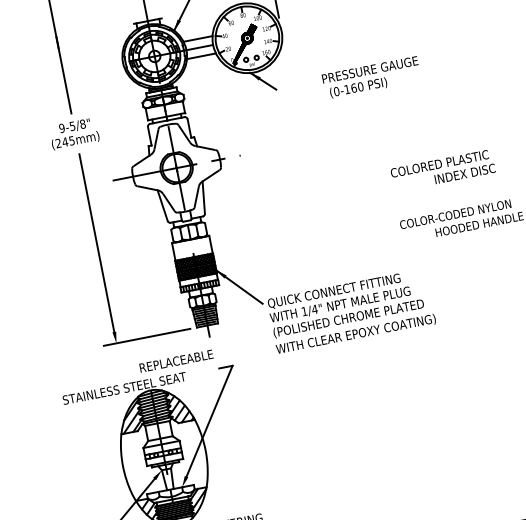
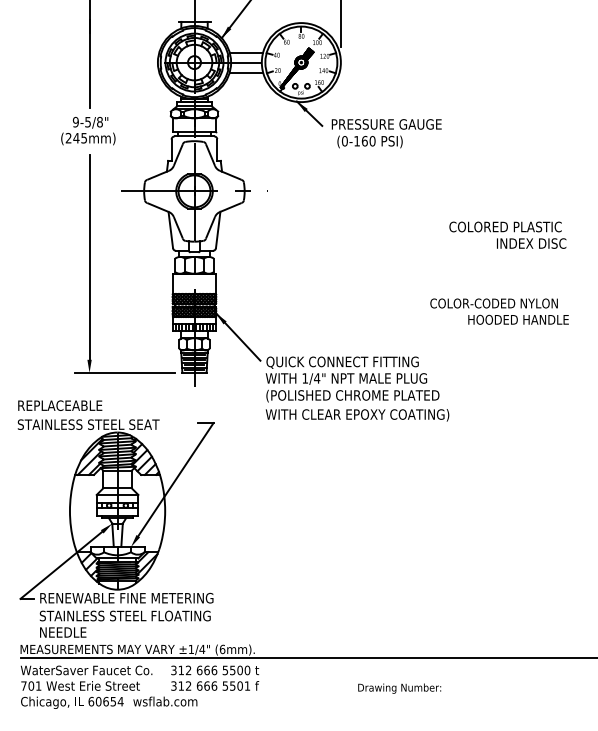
text: (371, 77) -> (386, 133), moved
text: (442, 170) -> (507, 234), moved
text: (176, 360) -> (60, 405), moved

